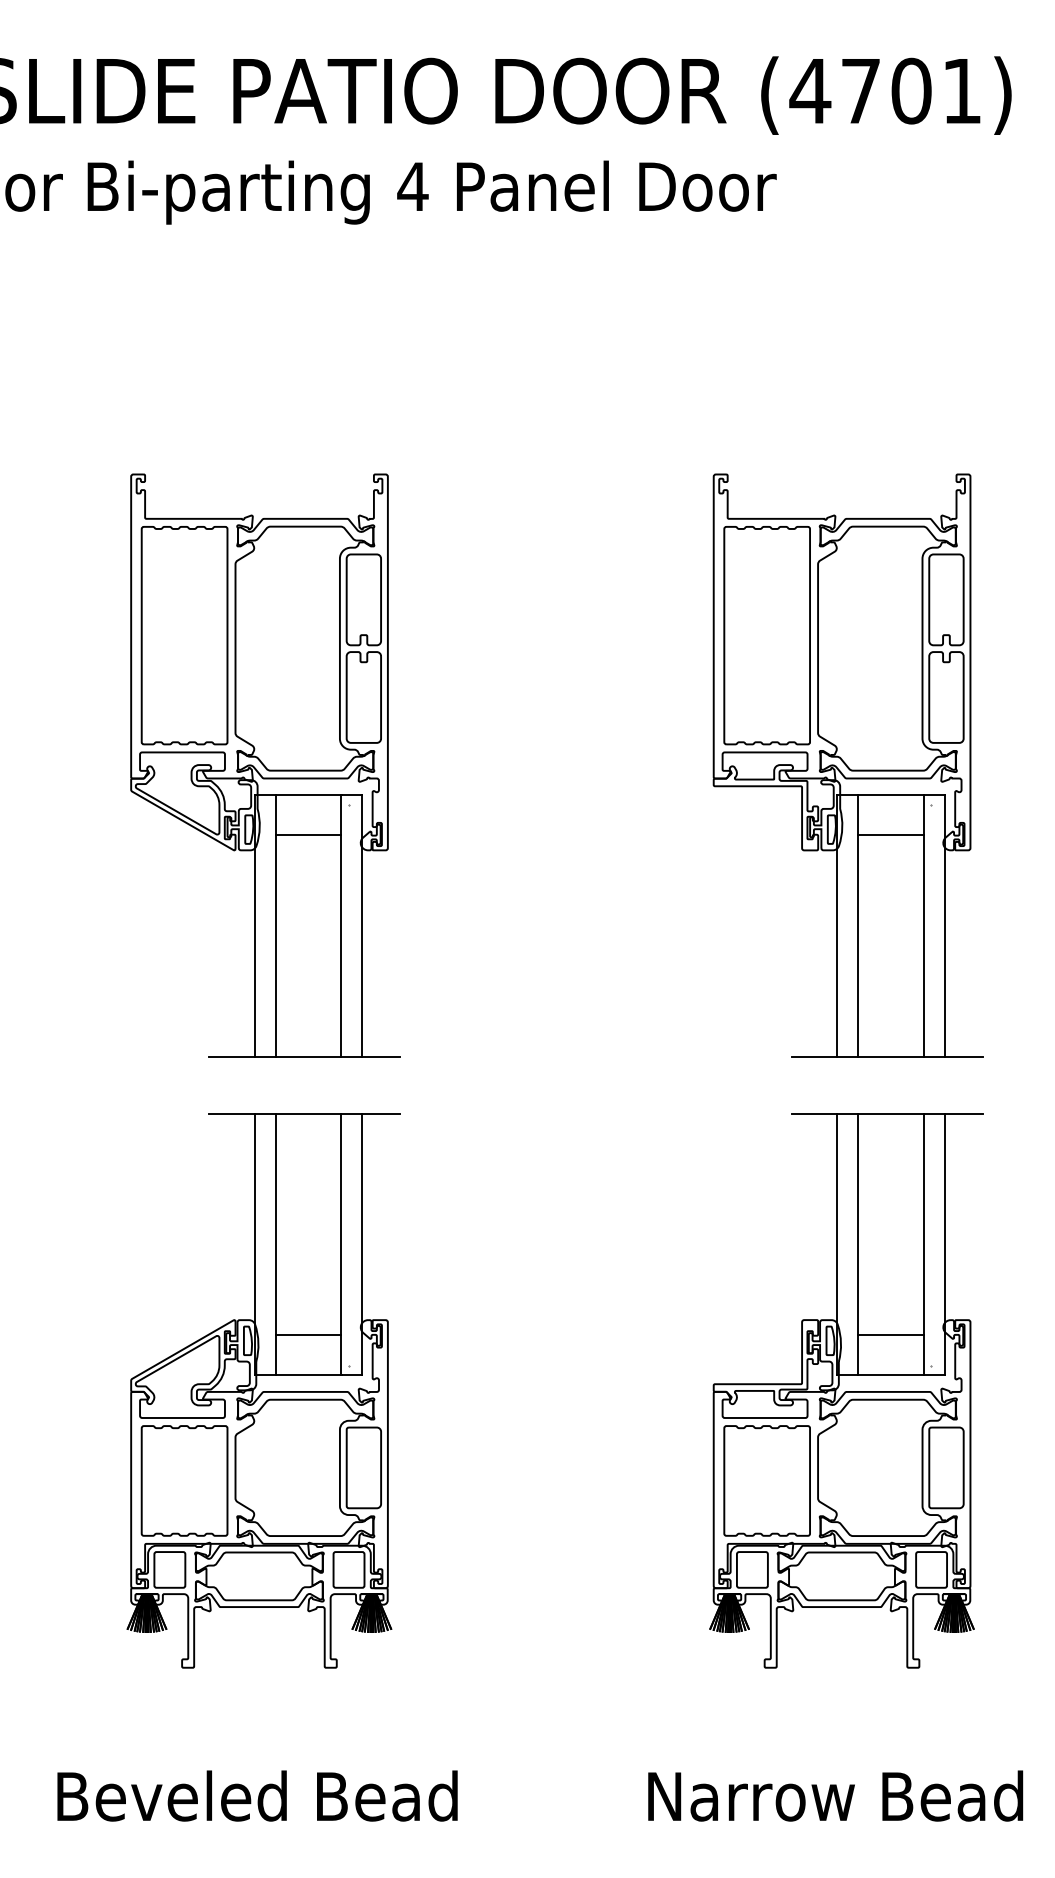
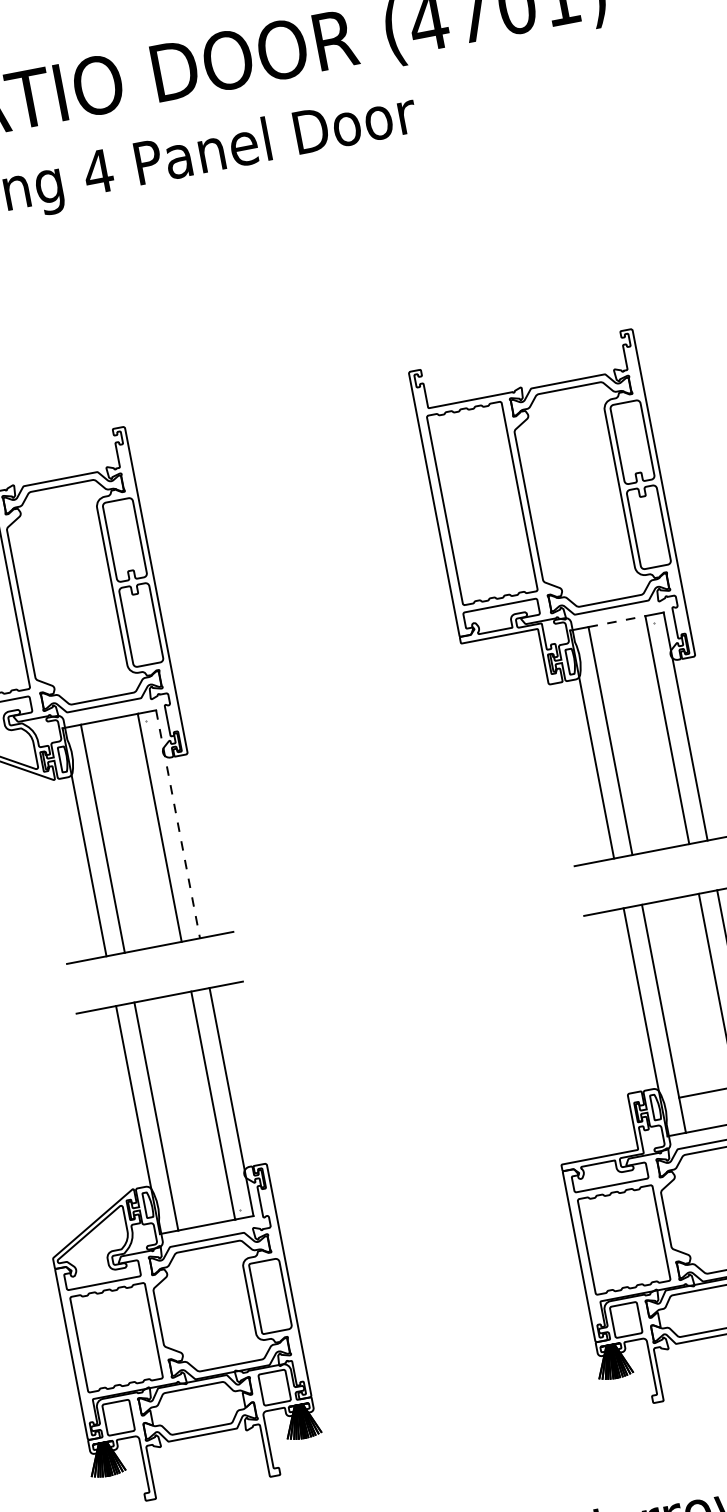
line: (891, 795) -> (617, 621), solid -> dashed
line: (308, 835) -> (116, 754), removed
line: (890, 835) -> (623, 656), removed
line: (362, 925) -> (178, 823), solid -> dashed
line: (308, 1335) -> (200, 1190), removed

